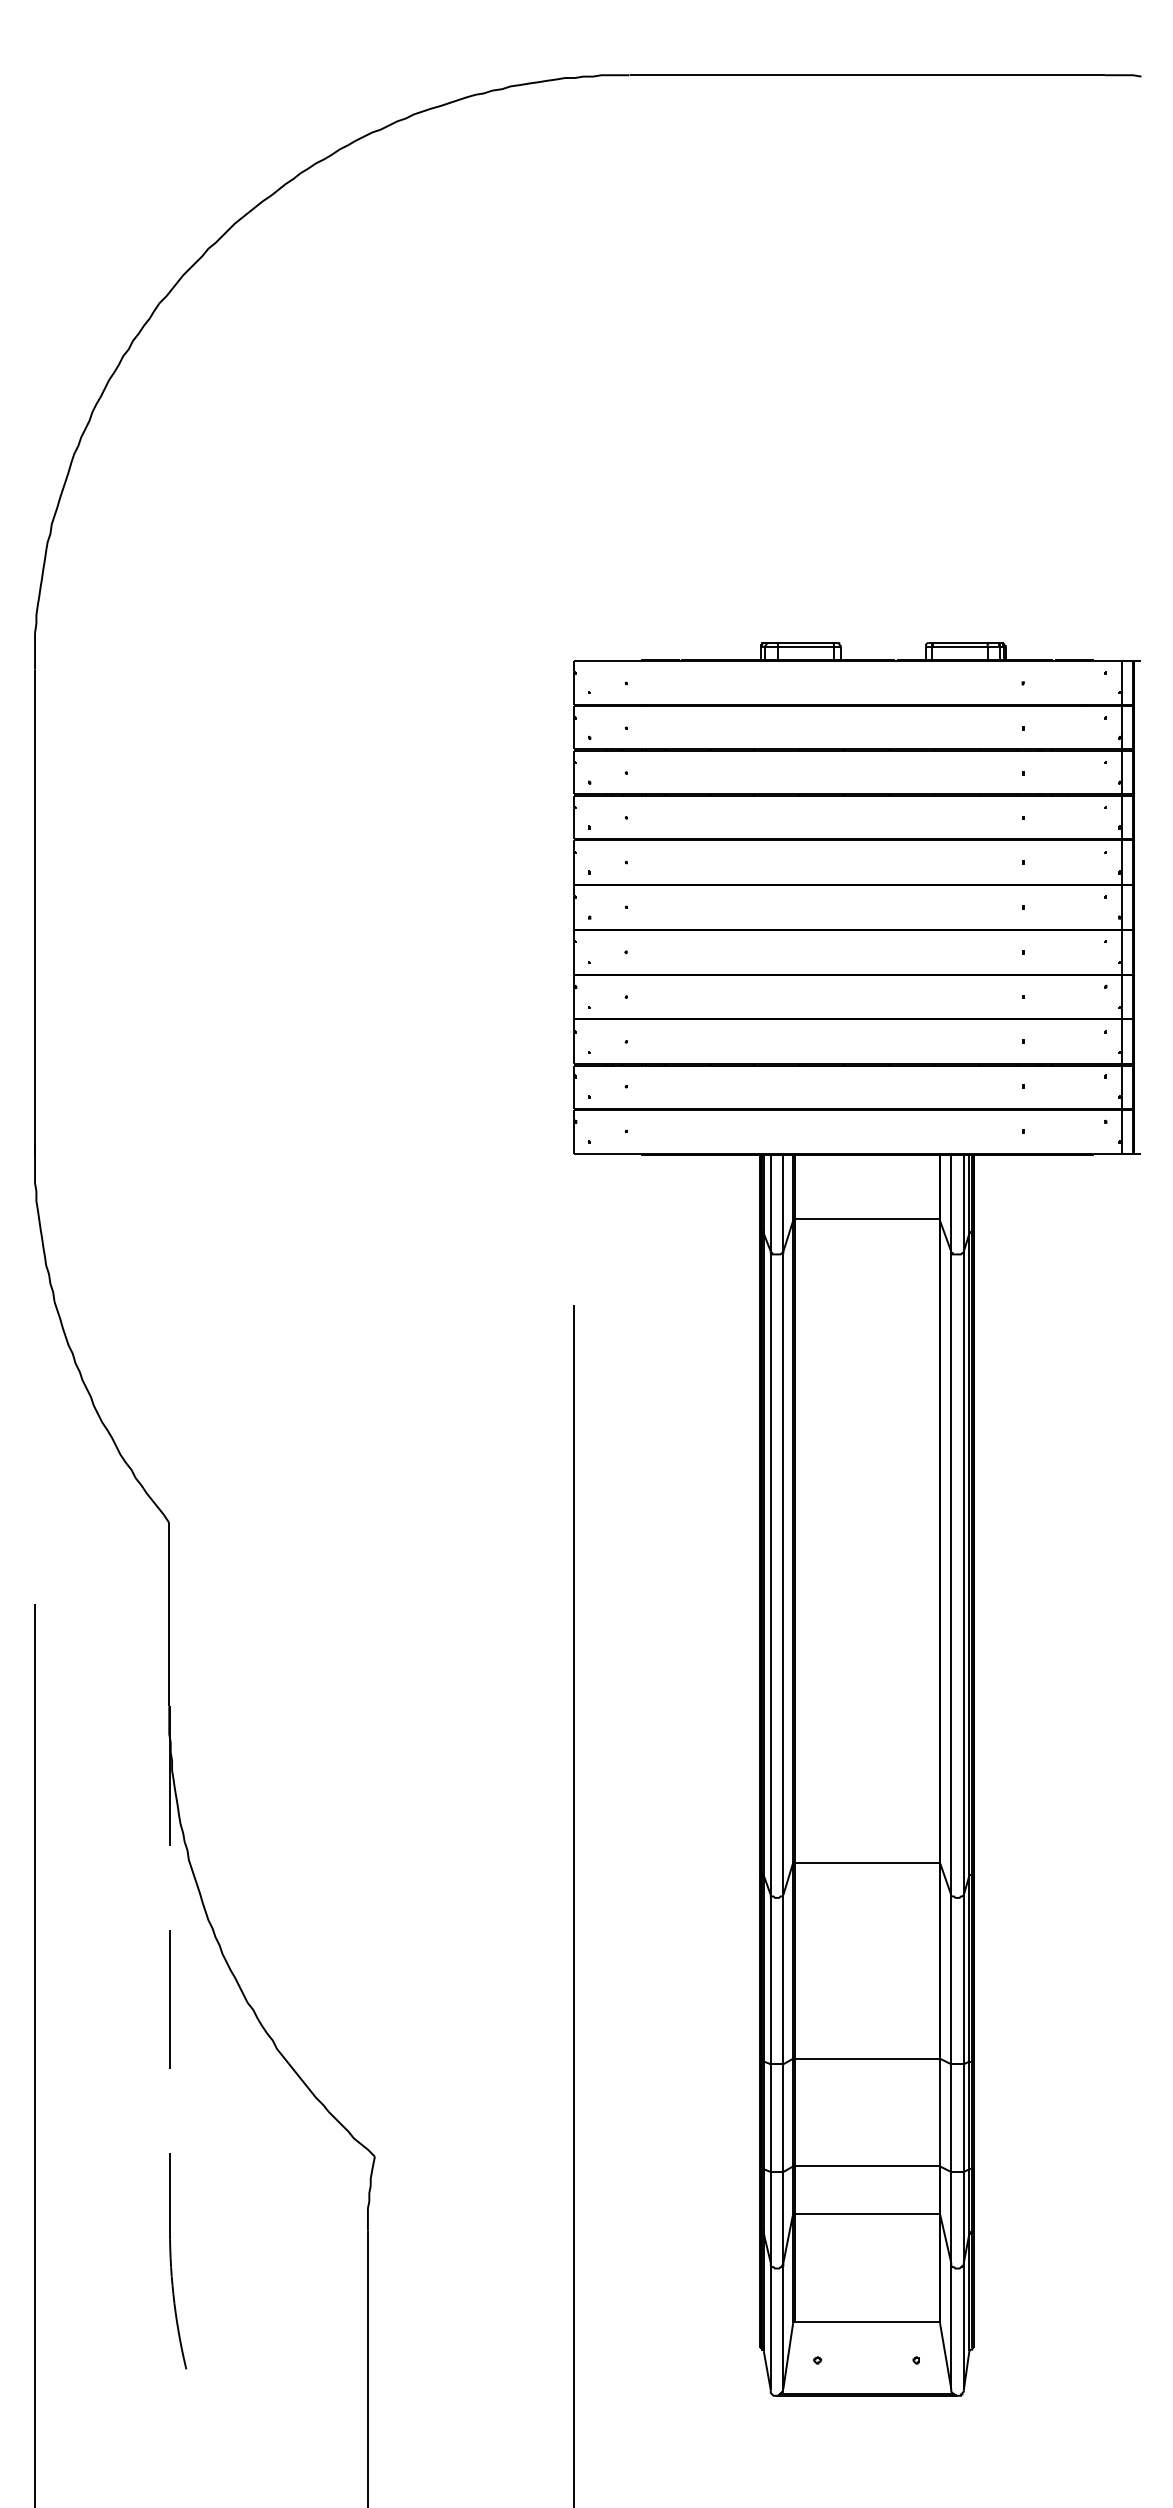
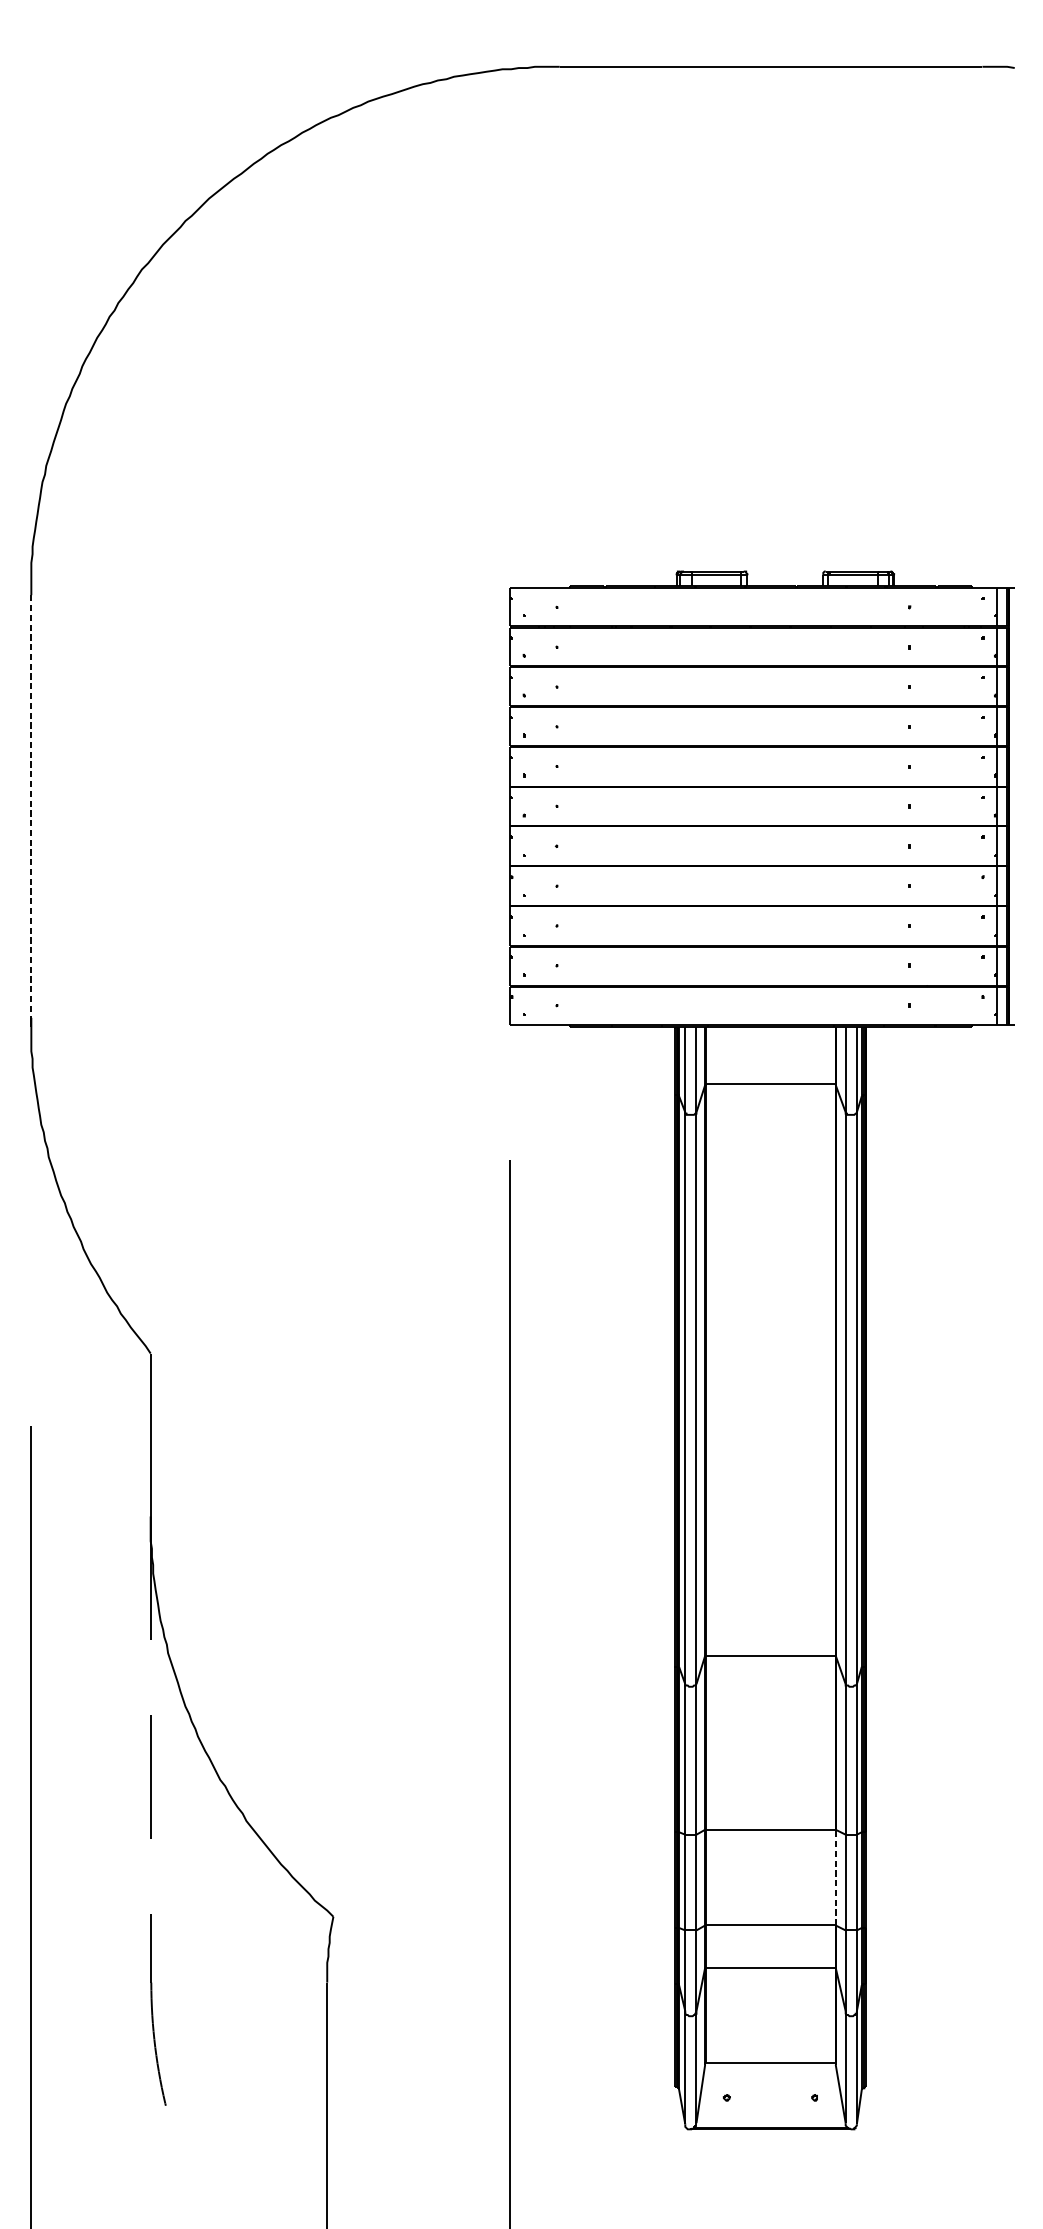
line: (35, 907) -> (31, 806), solid -> dashed
line: (940, 2112) -> (836, 1877), solid -> dashed

